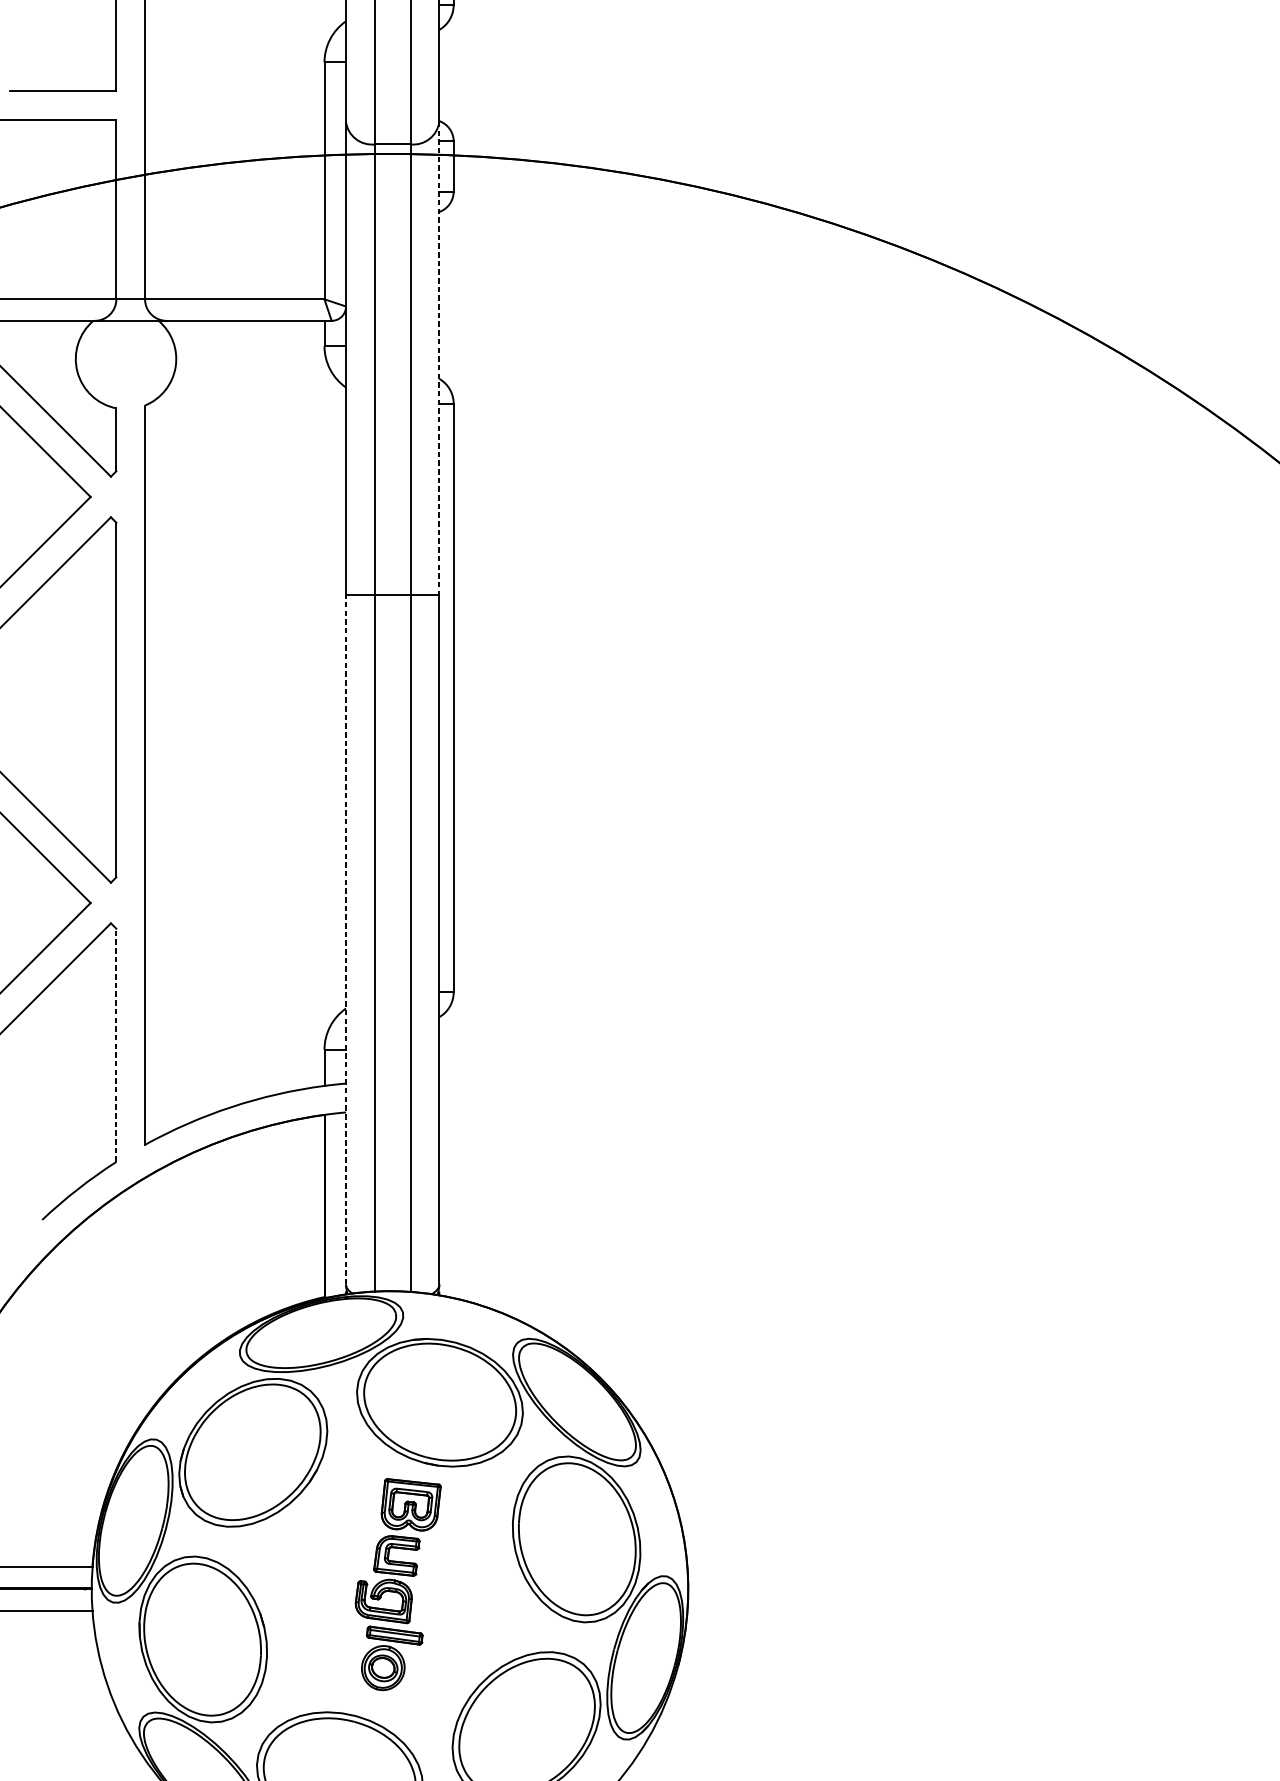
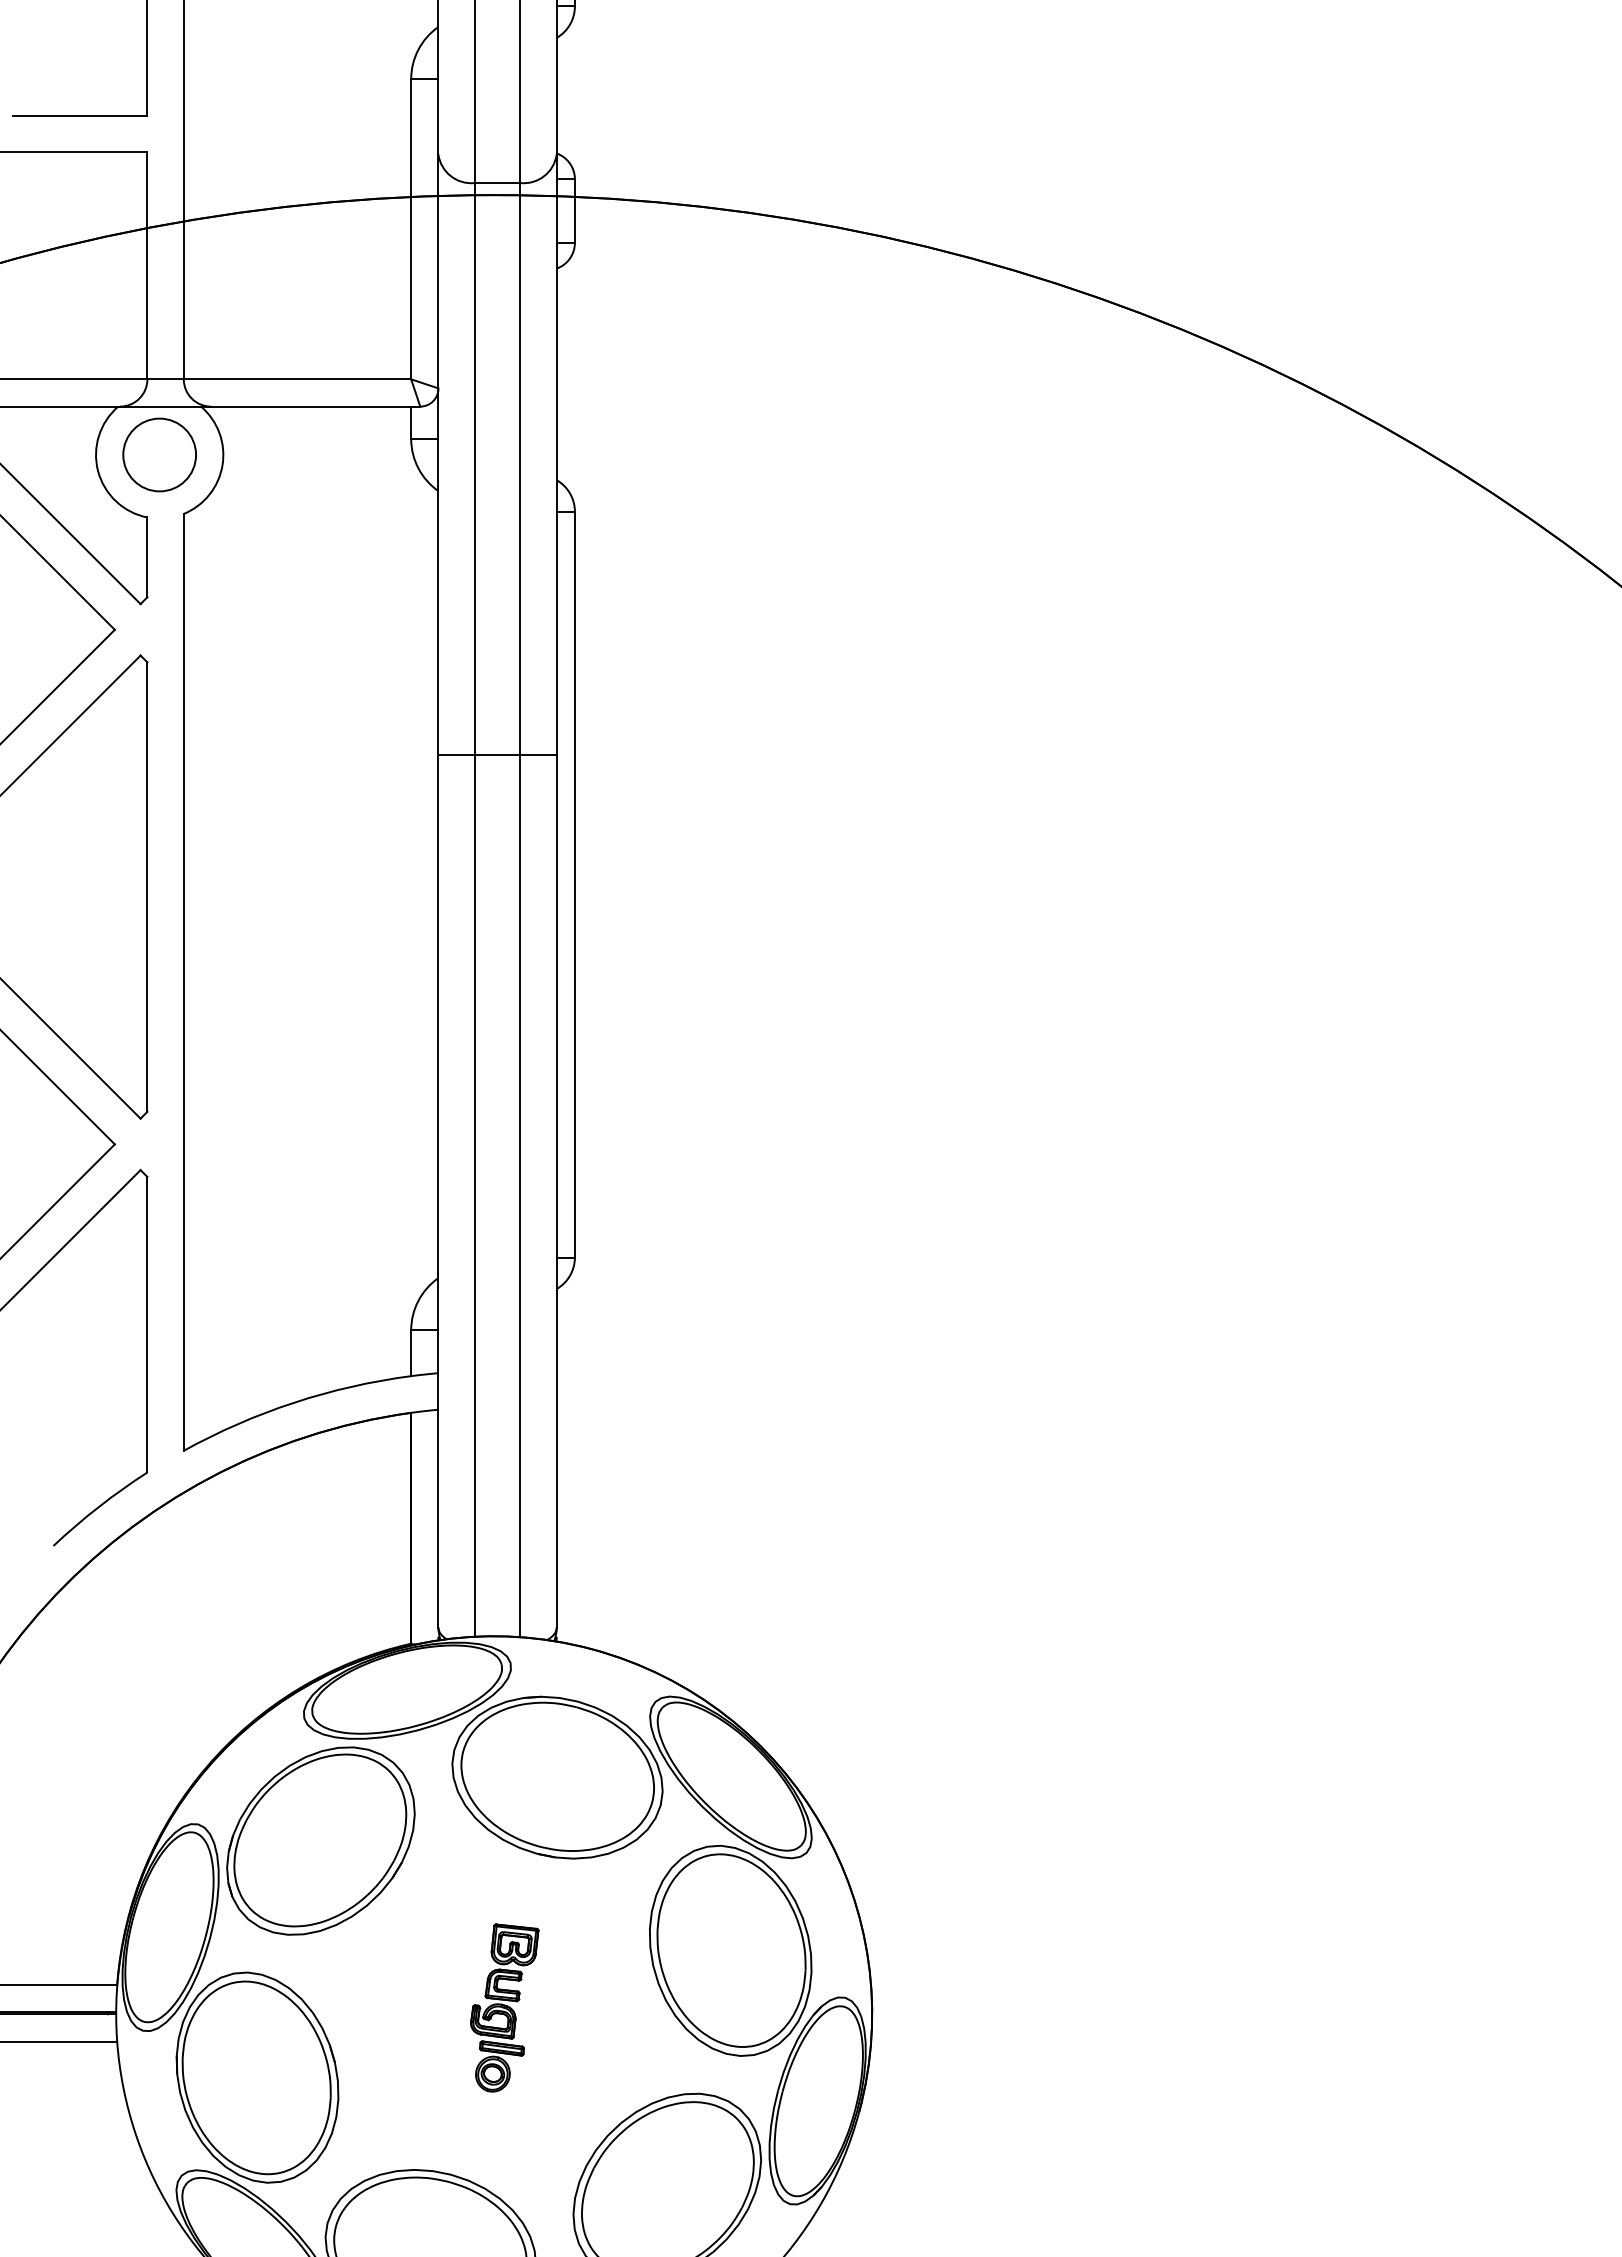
circle: (125, 358) -> (159, 454), added
line: (439, 358) -> (556, 454), dashed -> solid
line: (346, 940) -> (438, 1191), dashed -> solid
line: (116, 1045) -> (147, 1324), dashed -> solid
part: (398, 1584) -> (504, 2007), size x0.62

